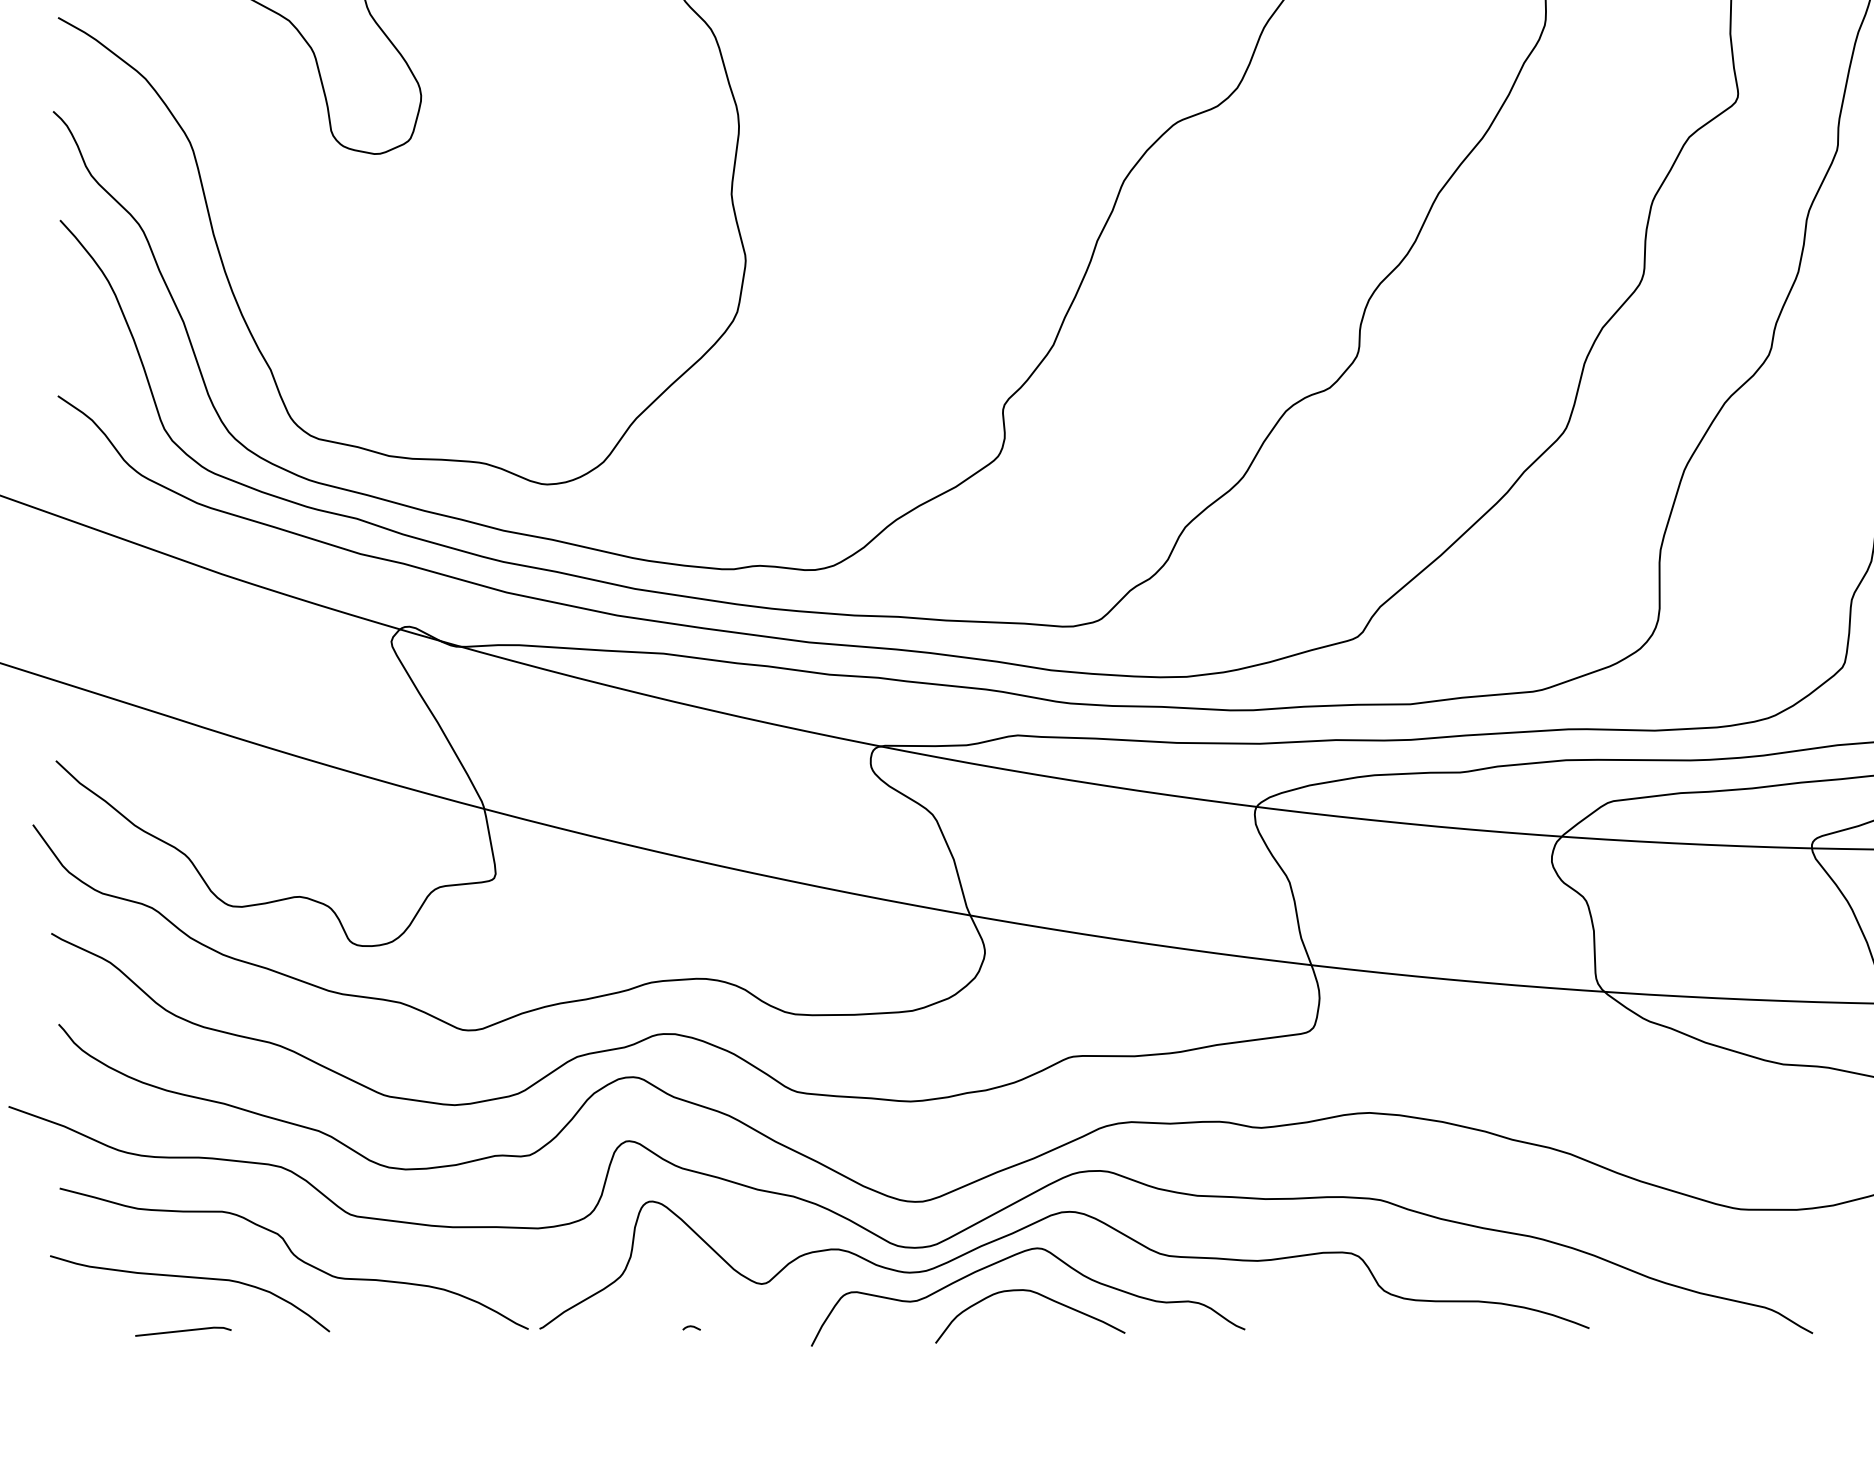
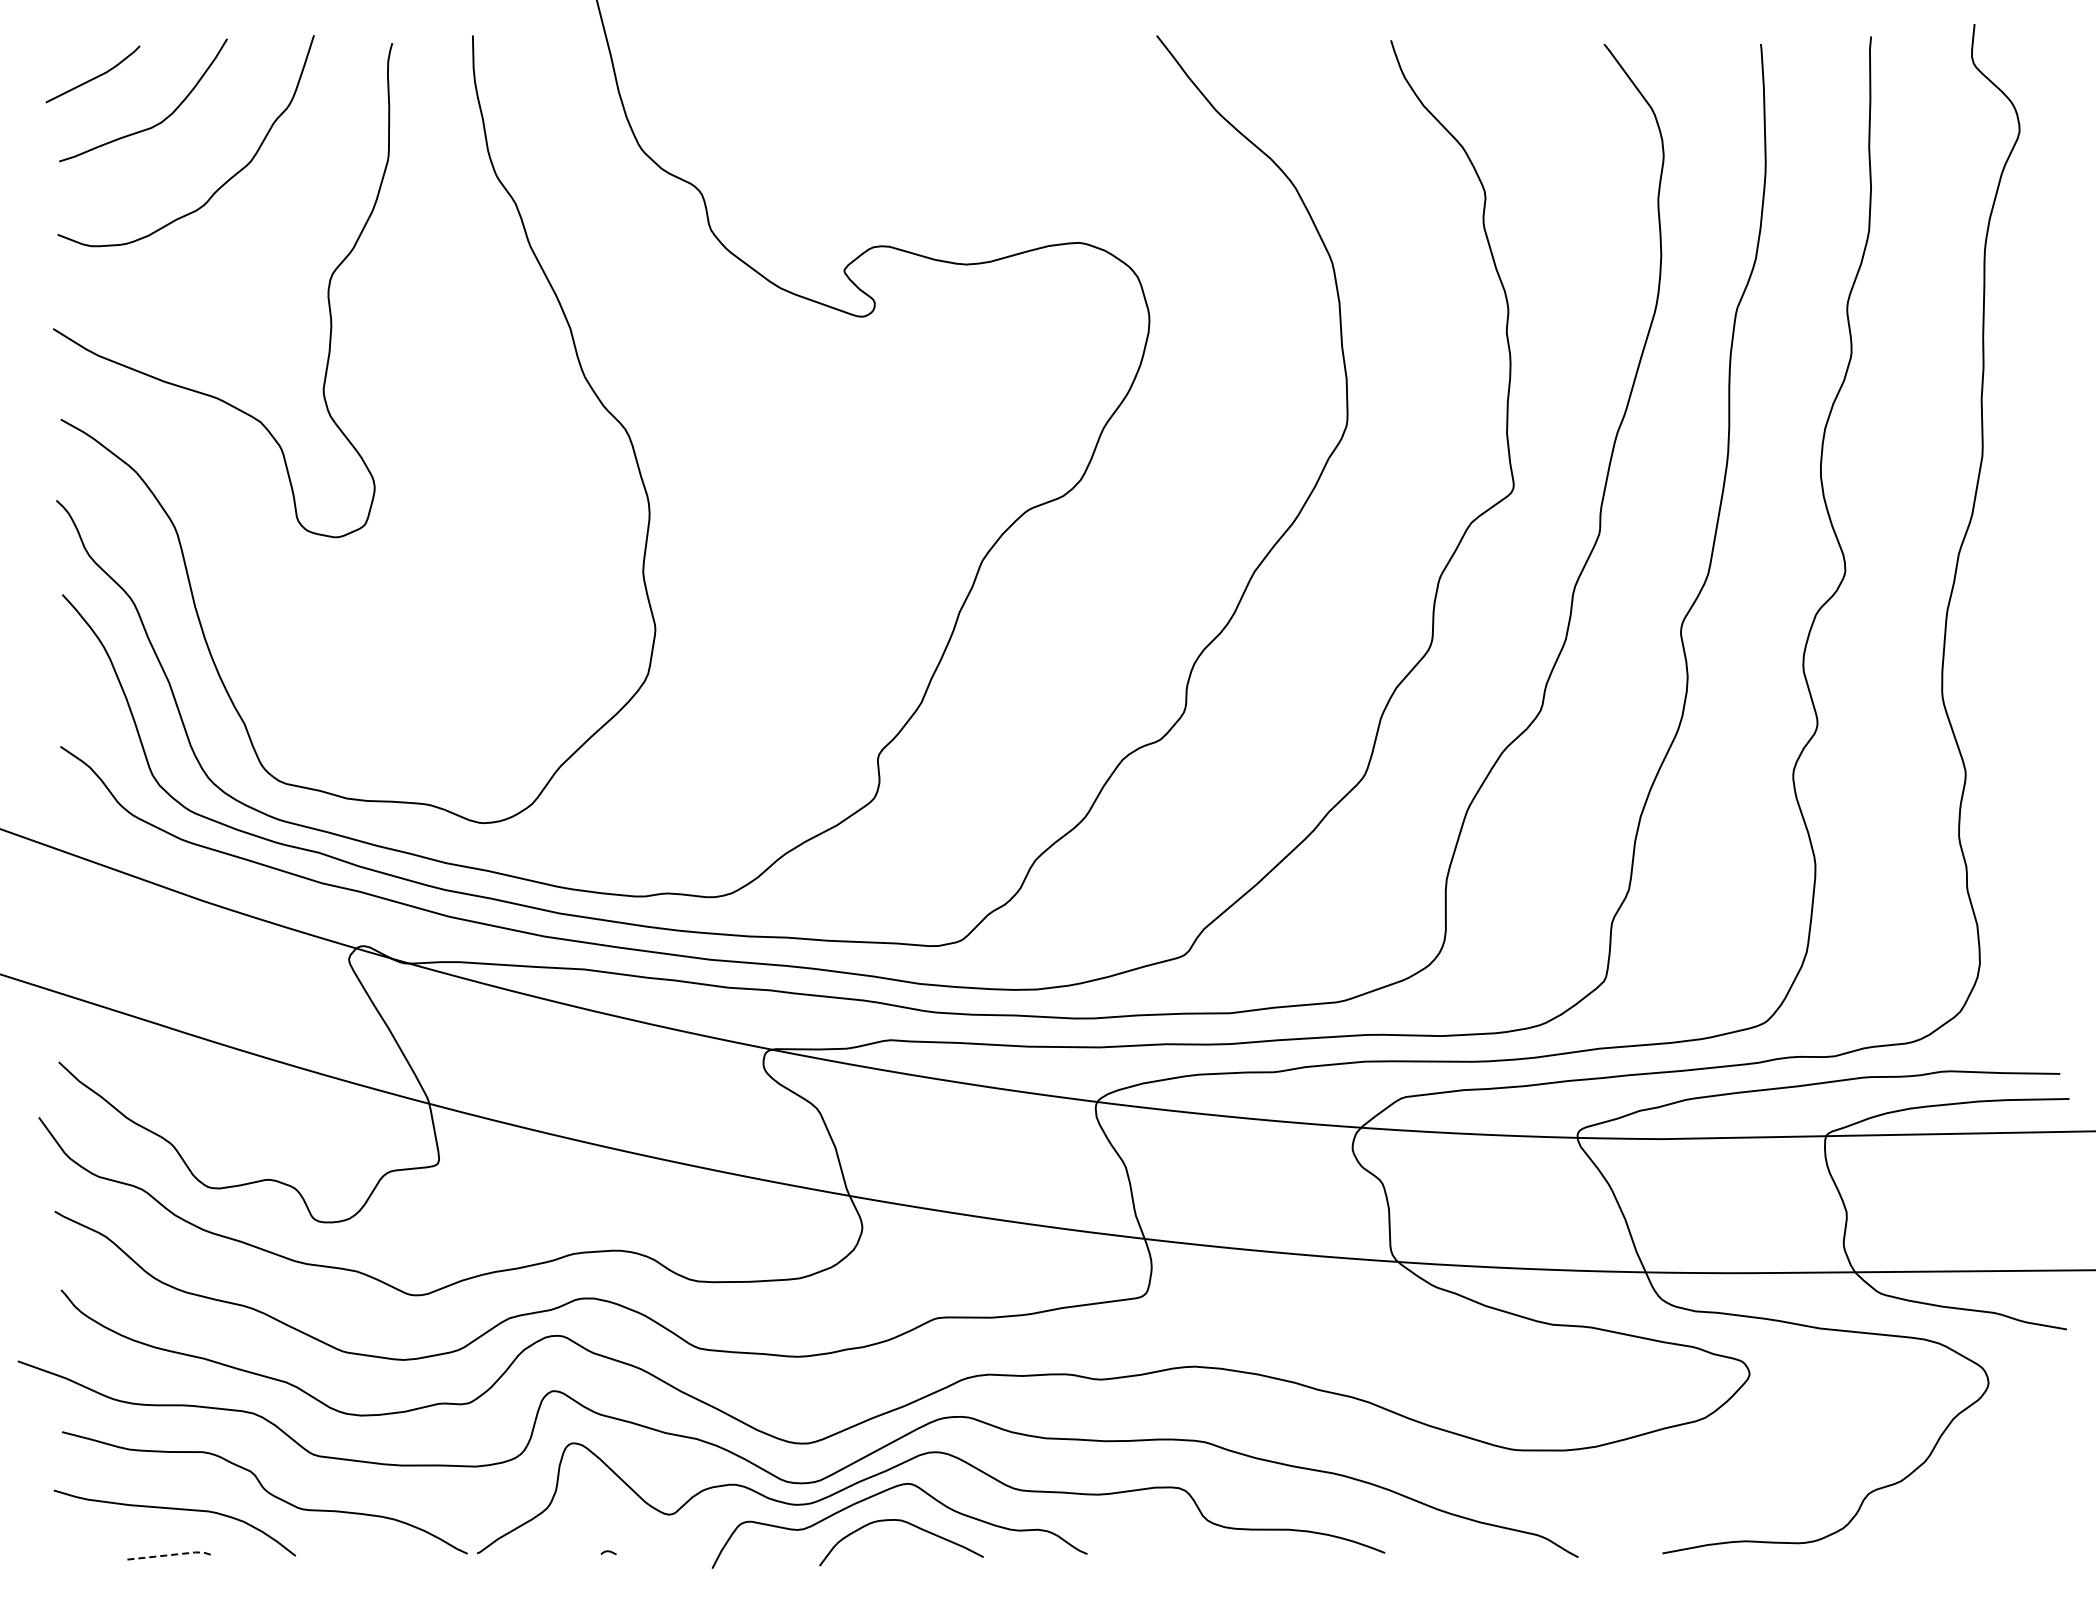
line: (185, 1331) -> (170, 1555), solid -> dashed

